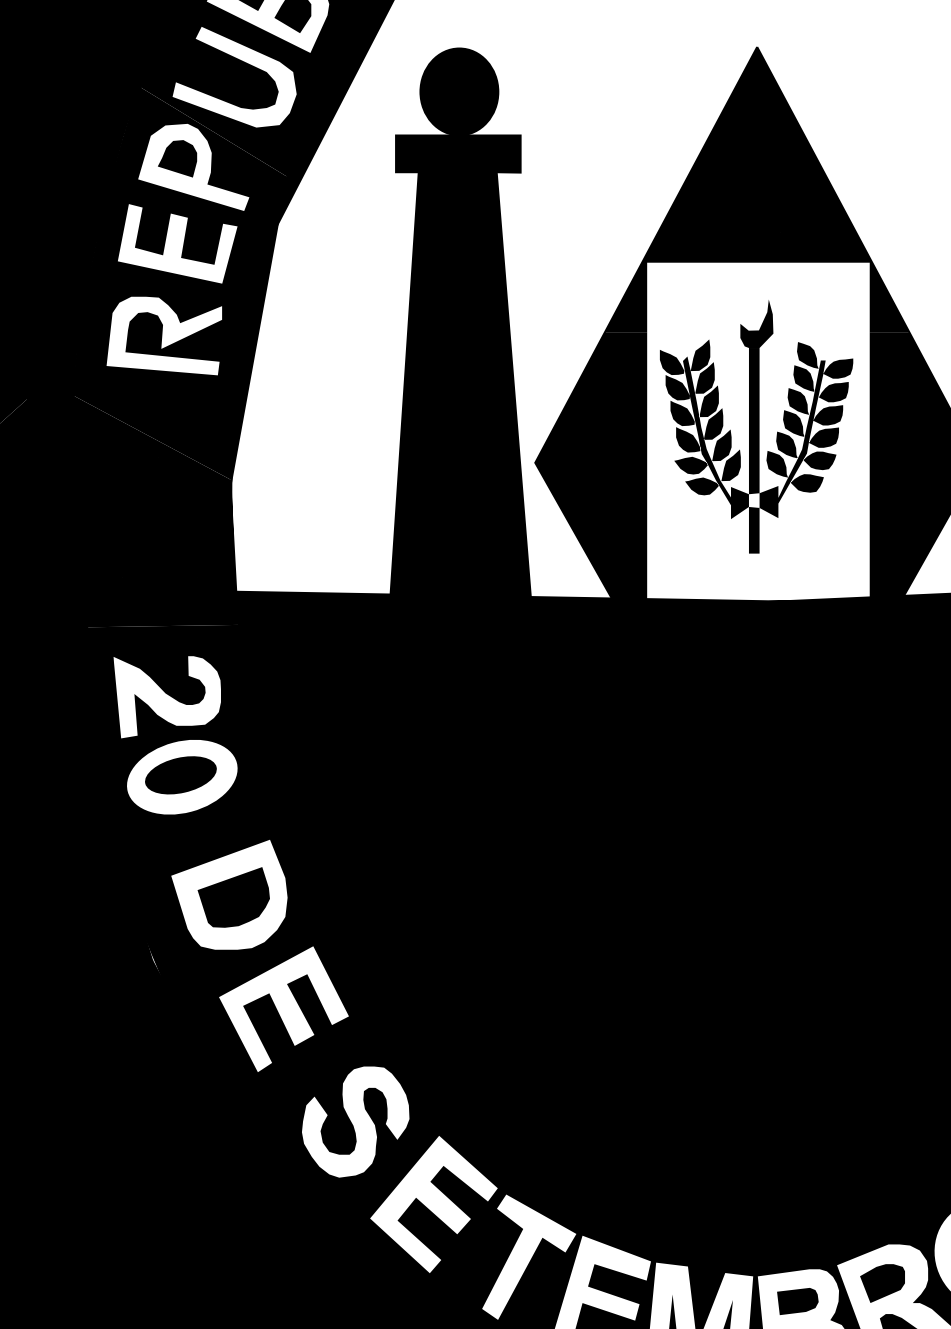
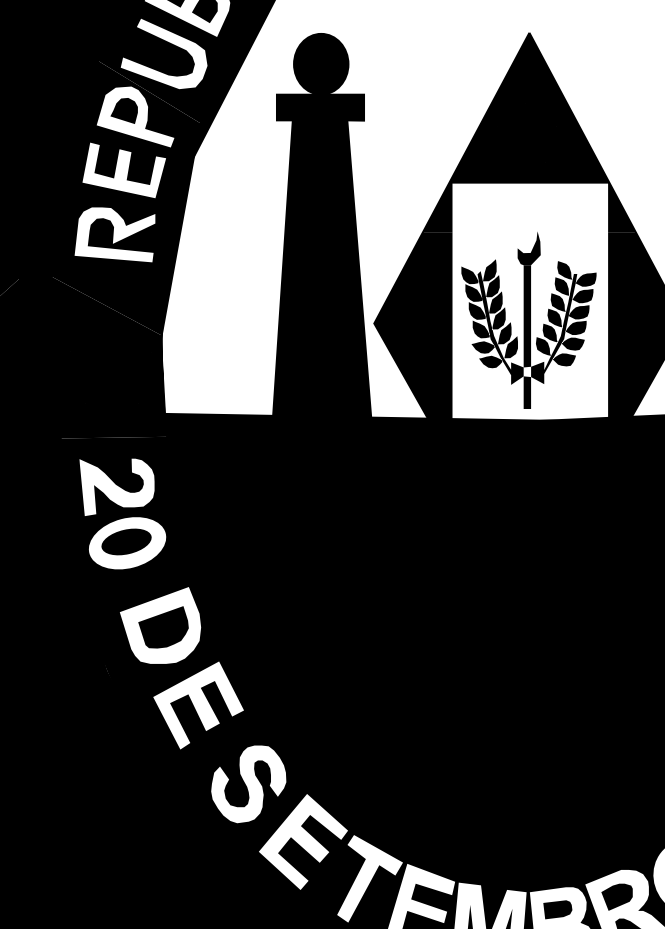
part: (755, 427) -> (528, 320), moved

